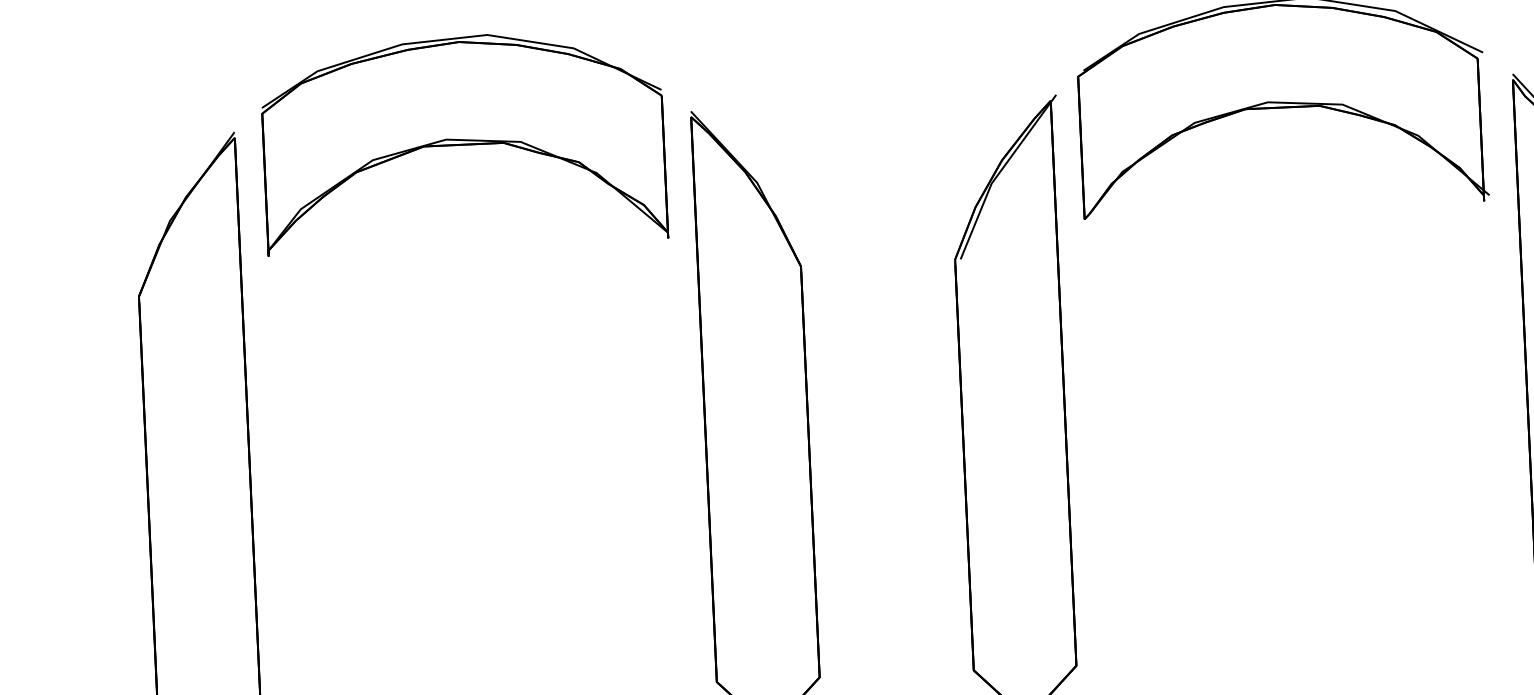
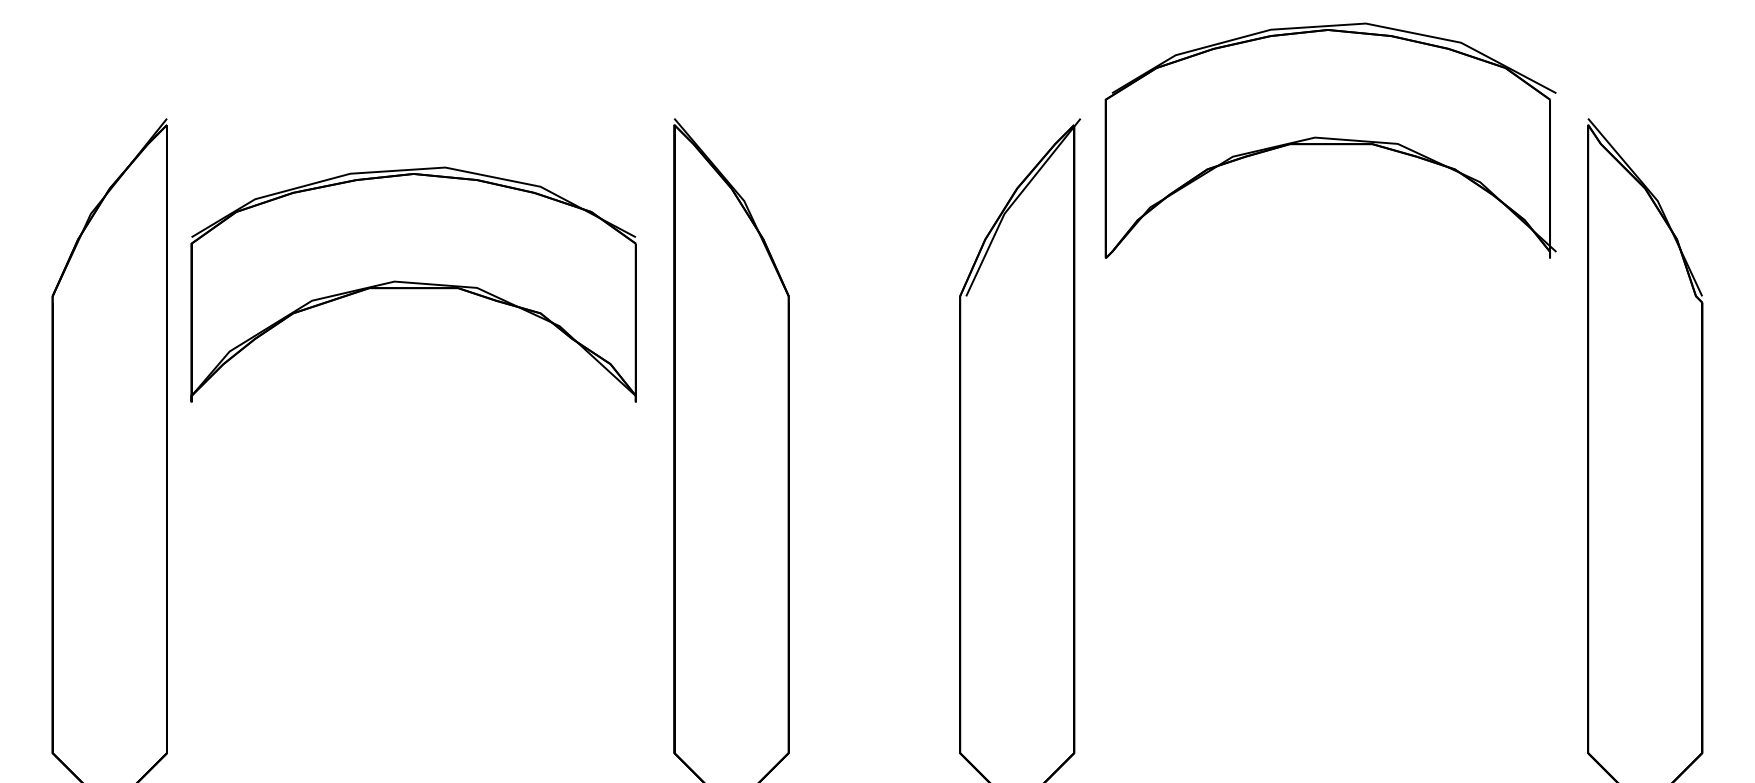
part: (463, 141) -> (413, 284), moved

